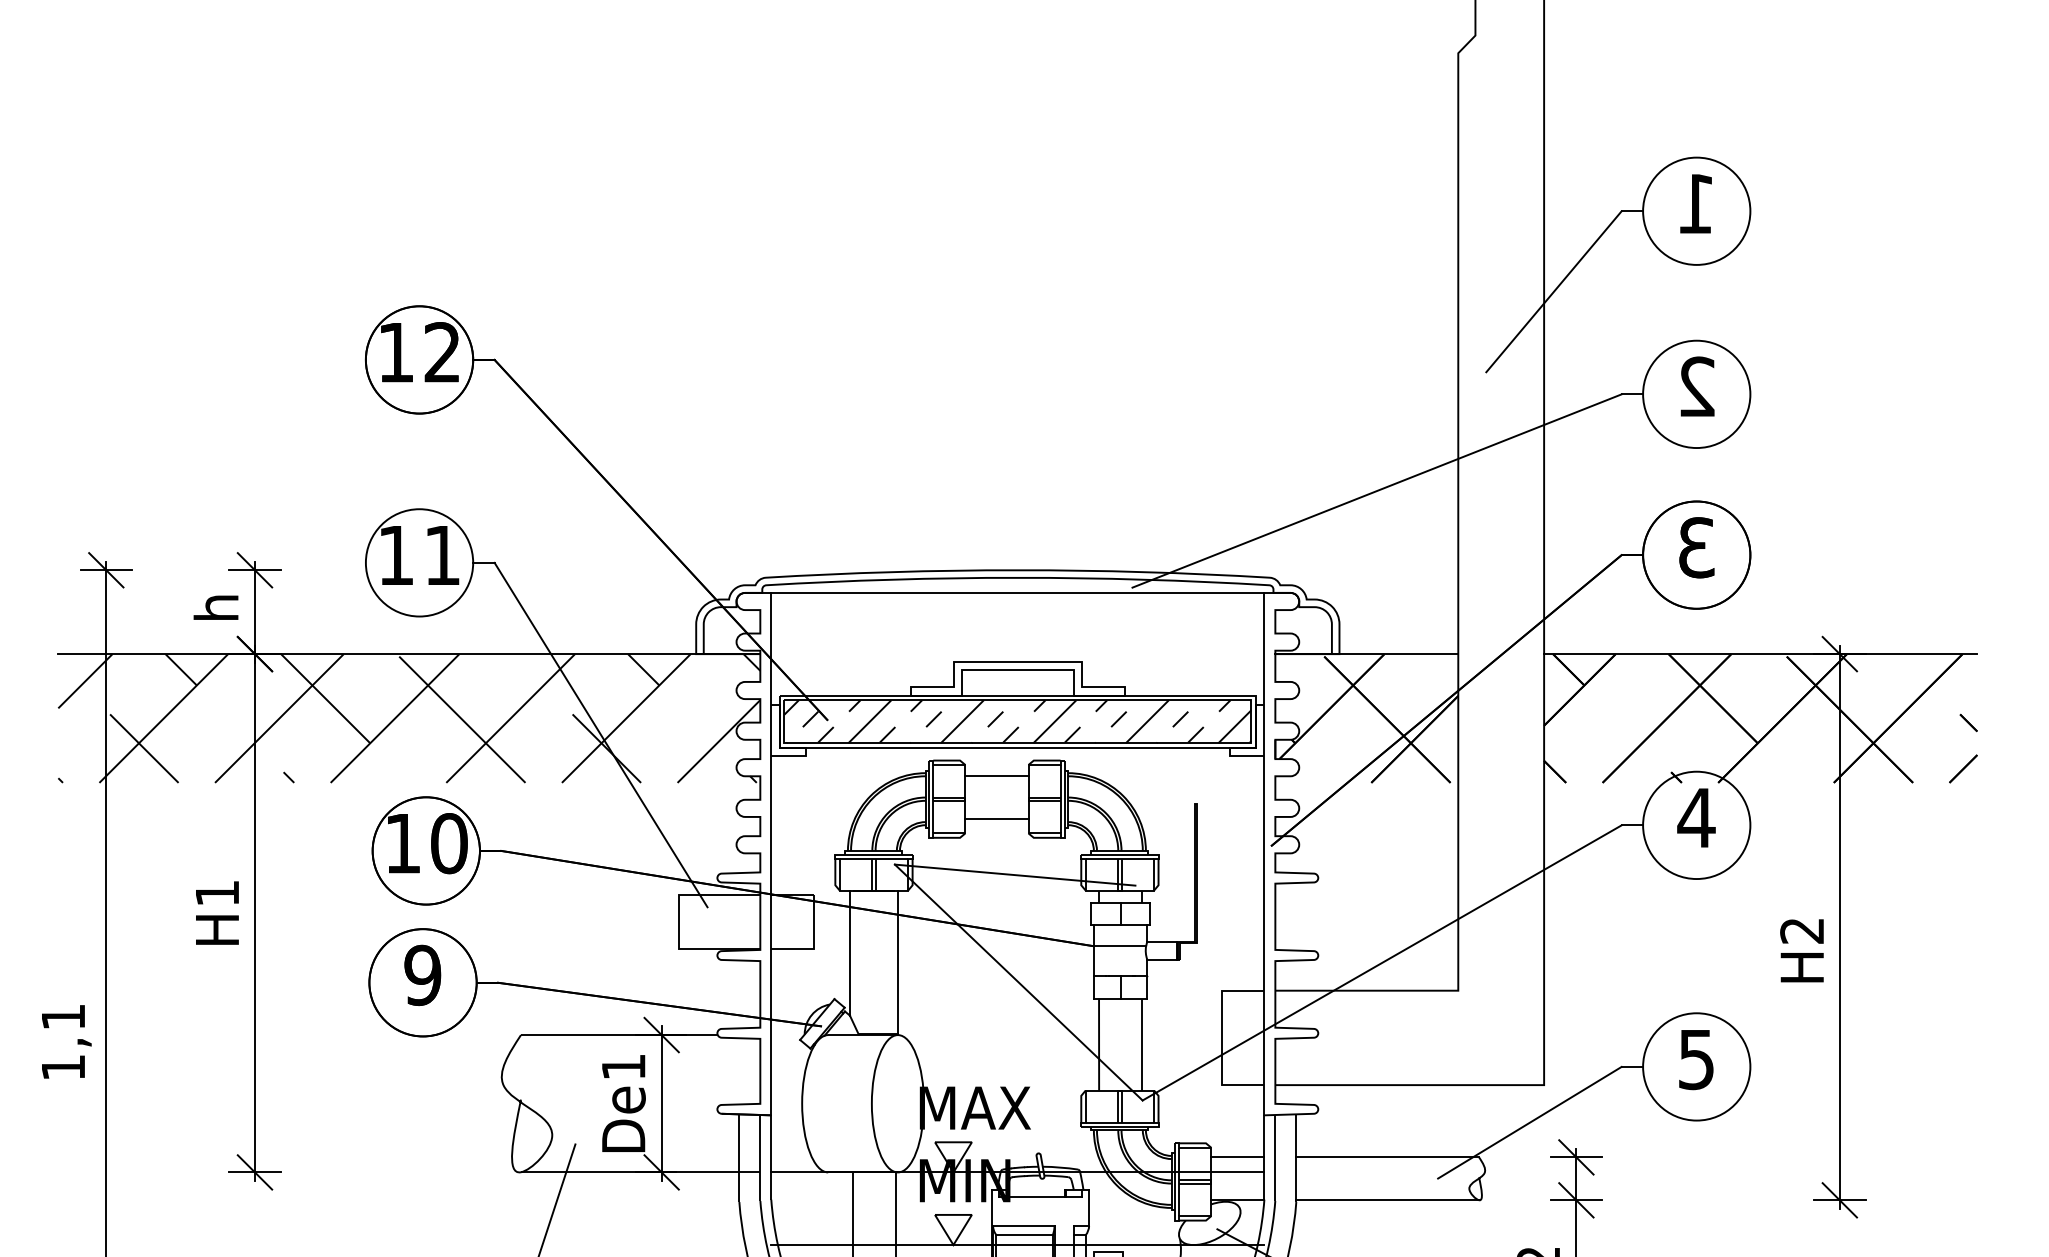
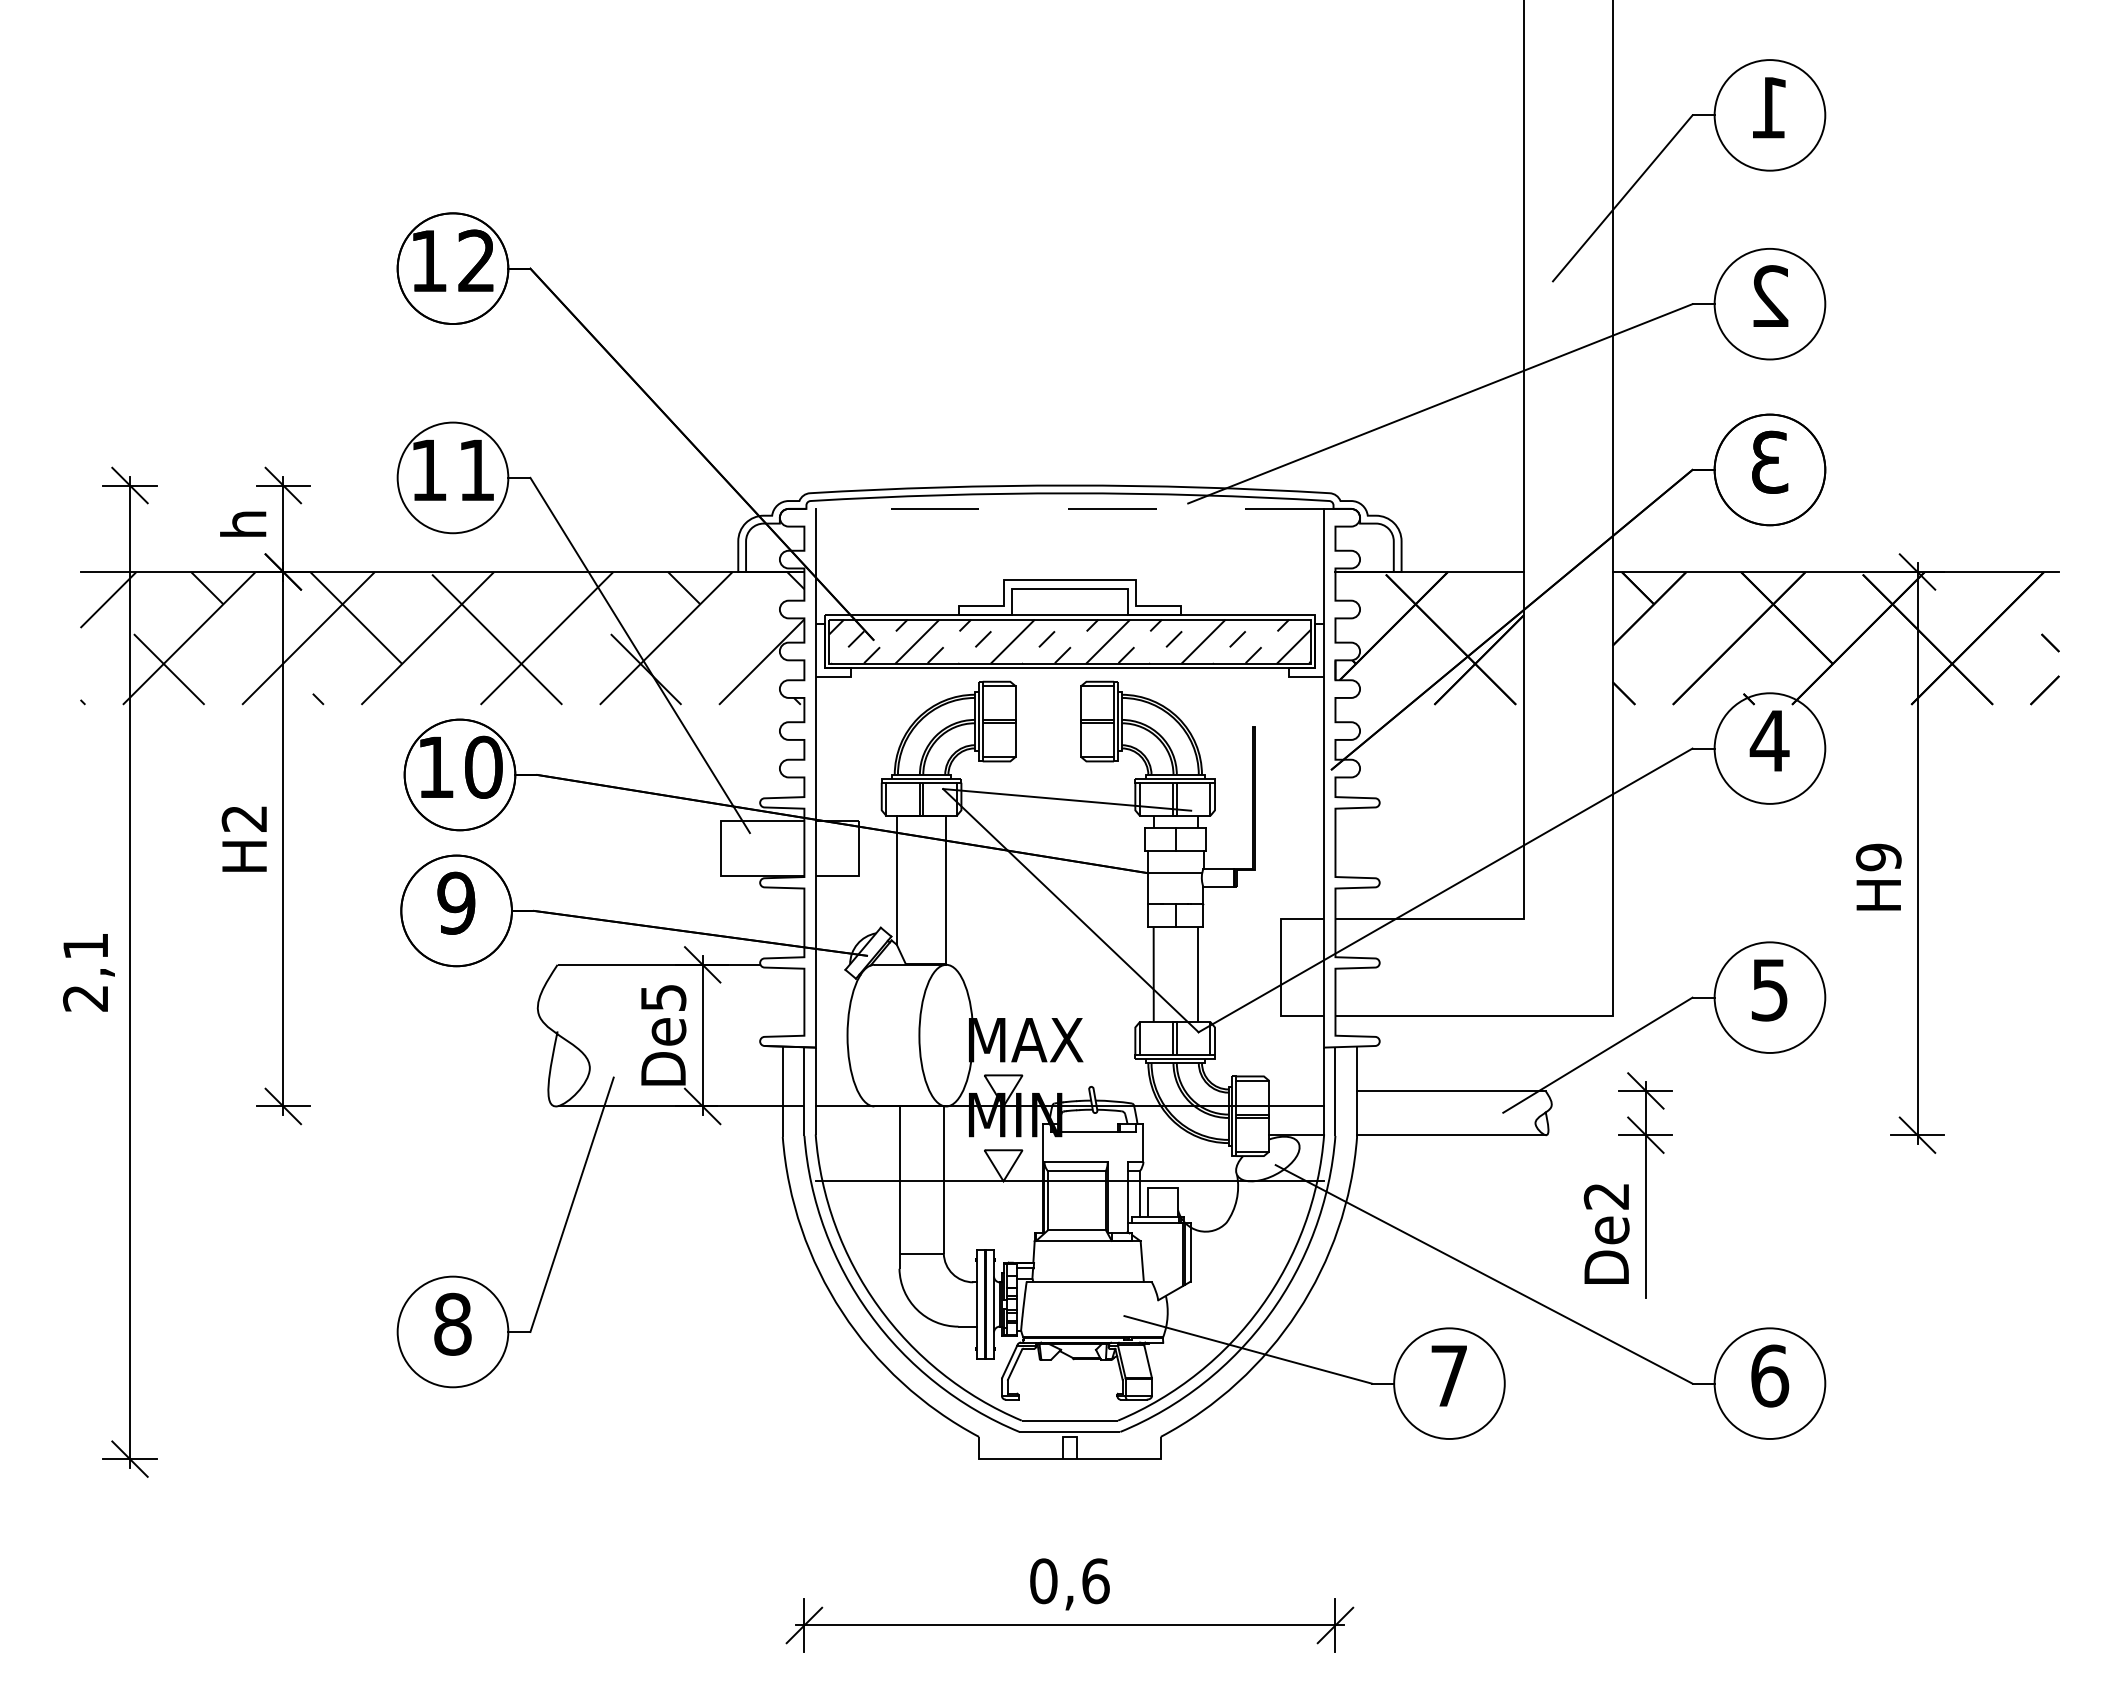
line: (1017, 592) -> (1069, 508), solid -> dashed
line: (997, 775) -> (1048, 697), removed
line: (997, 819) -> (1048, 742), removed
text: (216, 893) -> (243, 818), H1 -> H2
text: (1801, 930) -> (1878, 857), H2 -> H9
text: (623, 1066) -> (663, 997), De1 -> De5
text: (63, 1067) -> (85, 998), 1,1 -> 2,1
line: (1237, 1156) -> (1296, 1090), removed

